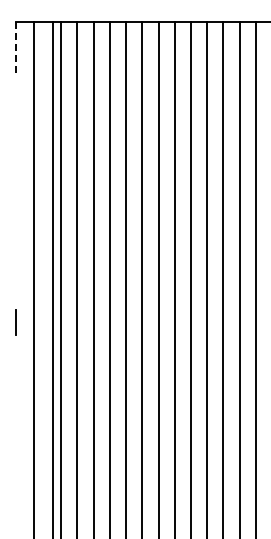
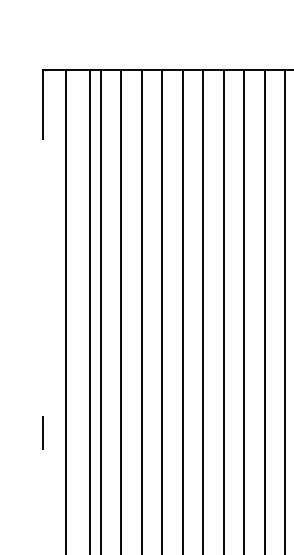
line: (15, 50) -> (42, 105), dashed -> solid
line: (15, 322) -> (42, 433), moved

